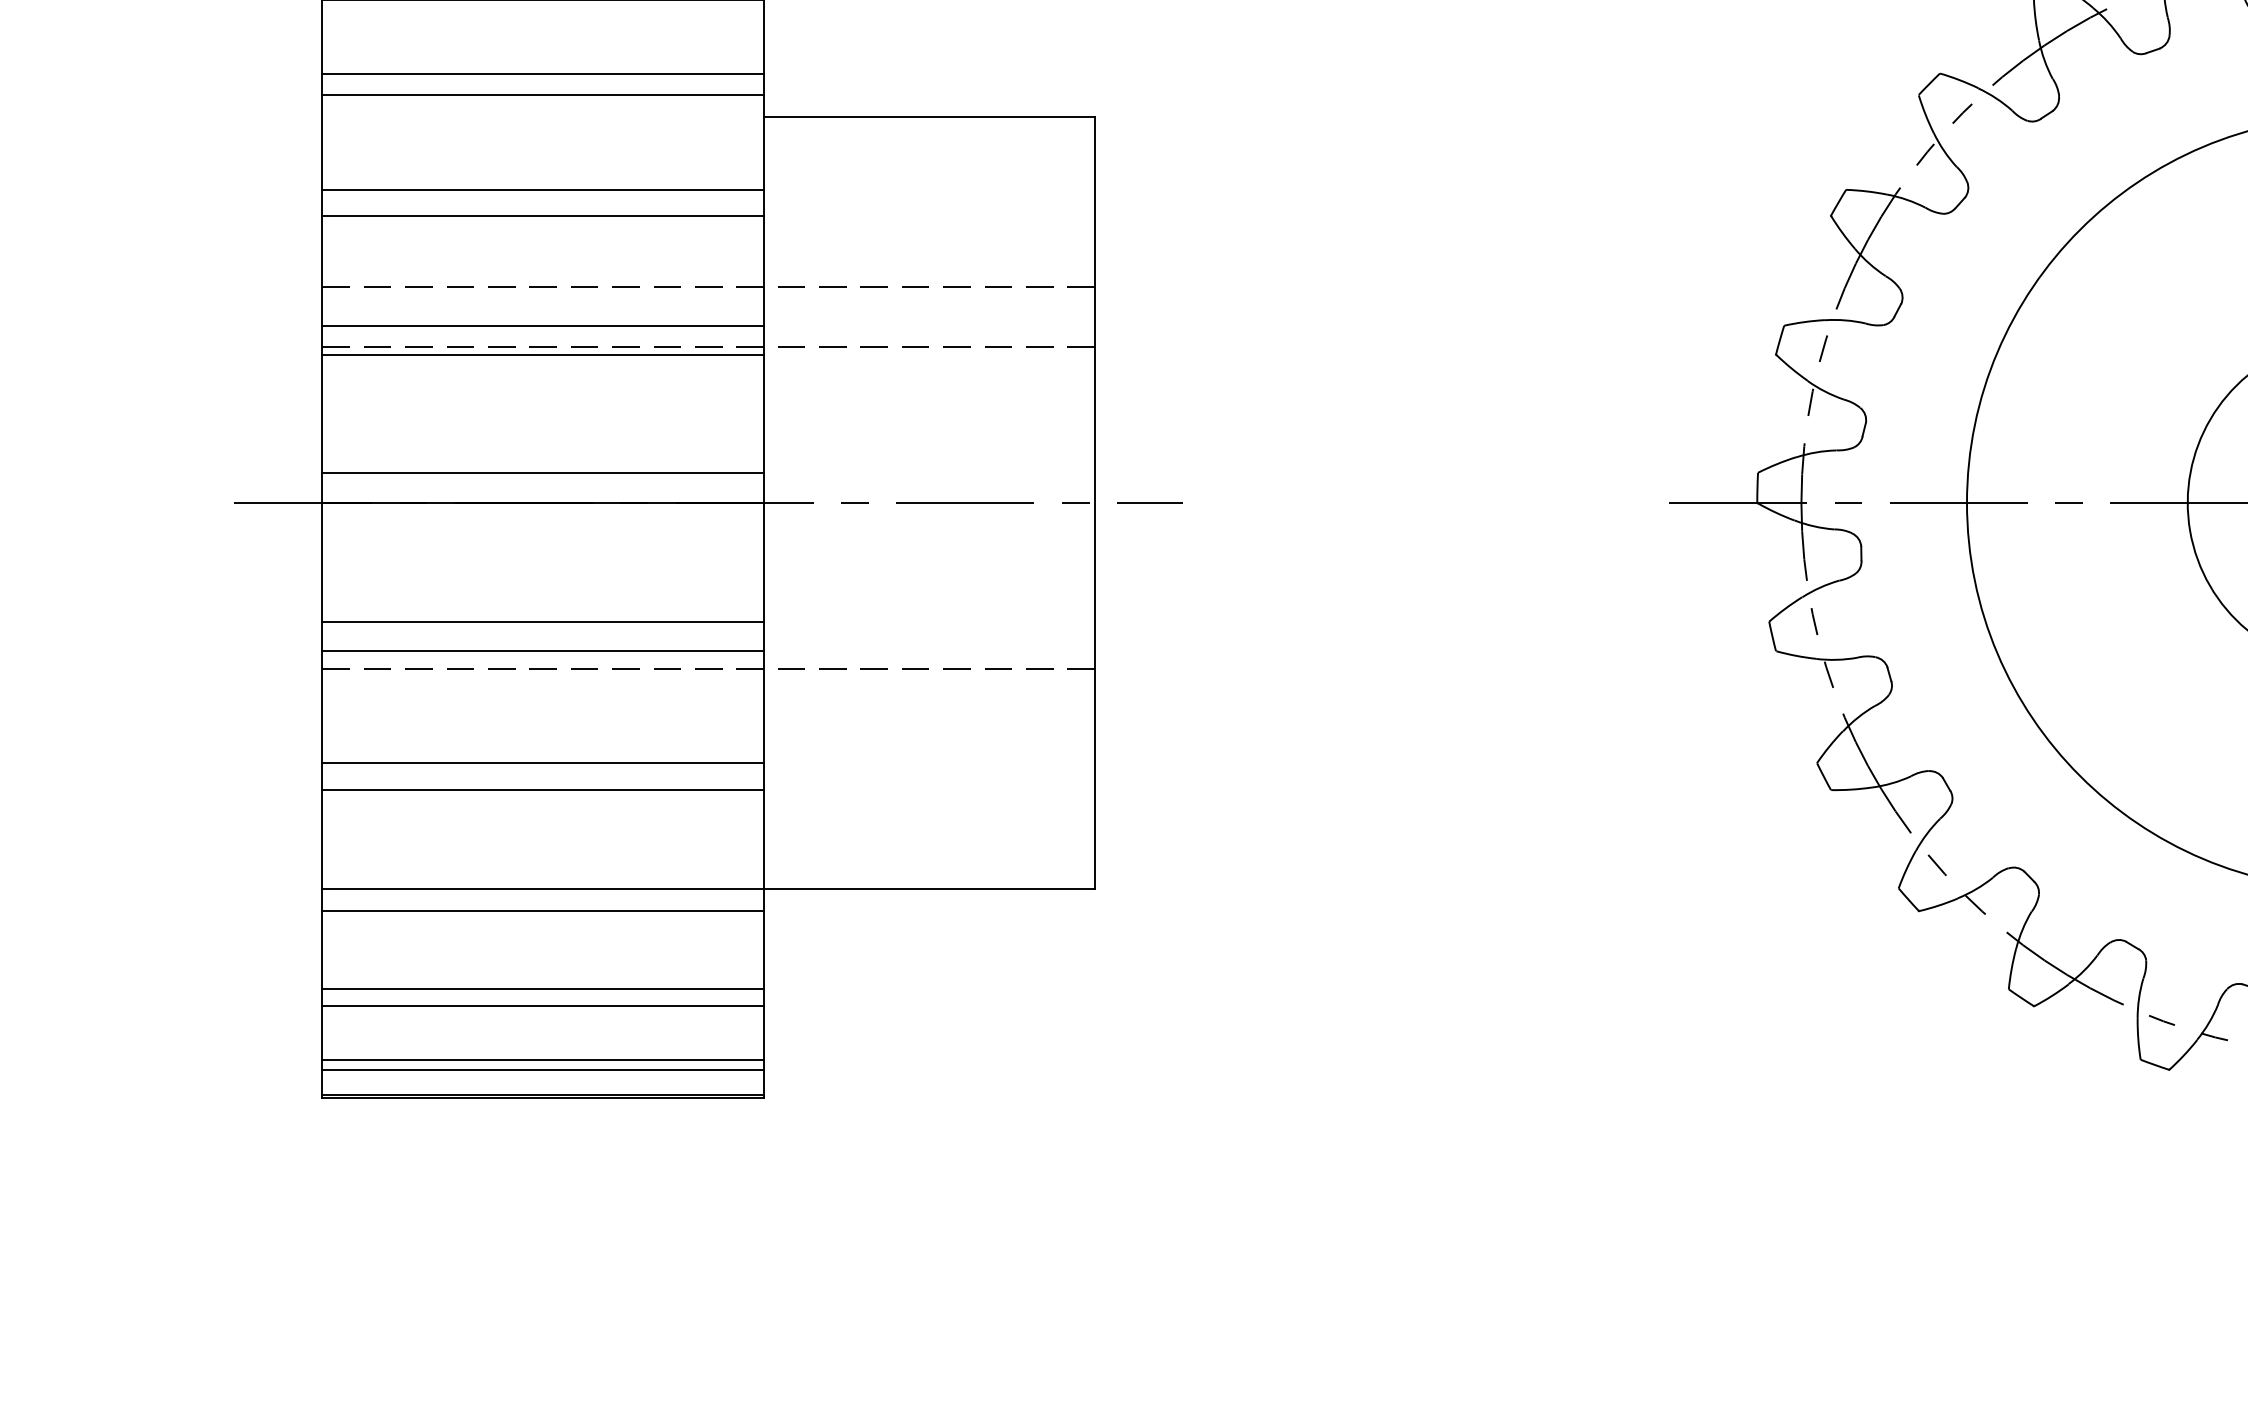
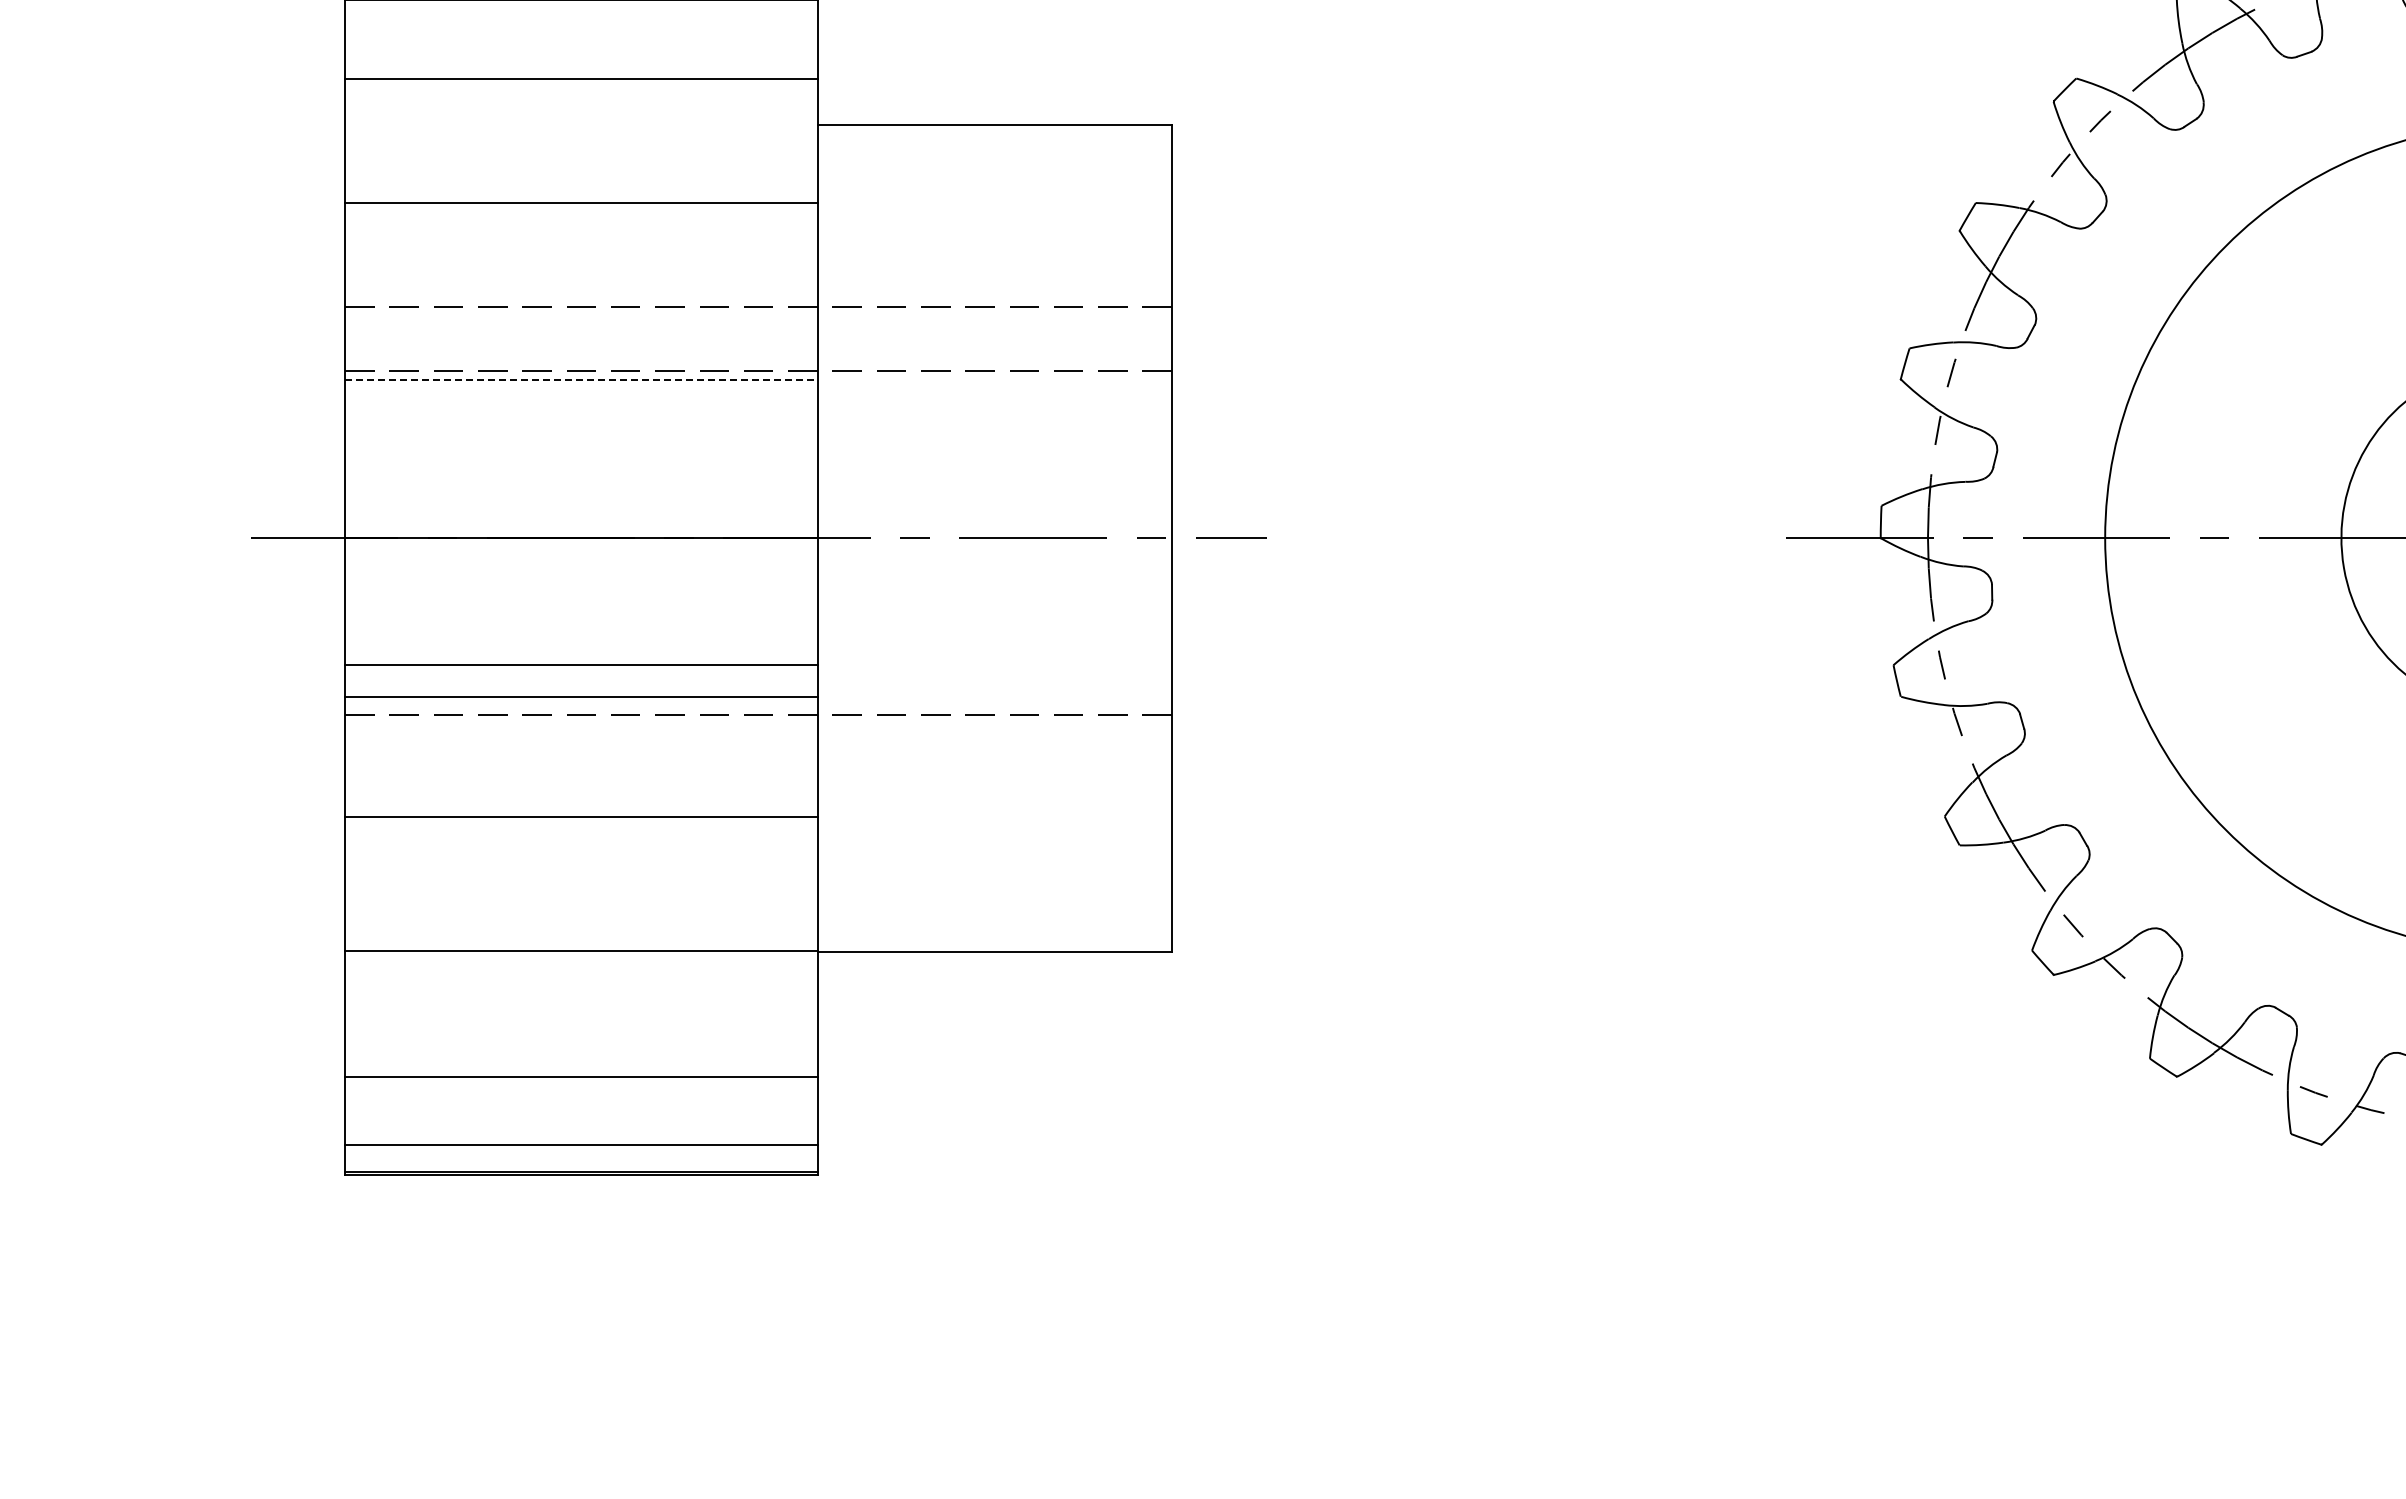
line: (543, 95) -> (581, 101), removed
line: (543, 215) -> (581, 230), removed
line: (543, 325) -> (581, 348), removed
line: (543, 354) -> (581, 379), solid -> dashed
line: (543, 472) -> (581, 505), removed
line: (543, 790) -> (581, 845), removed
line: (543, 910) -> (581, 974), removed
line: (543, 989) -> (581, 1058), removed
line: (543, 1060) -> (581, 1134), removed

